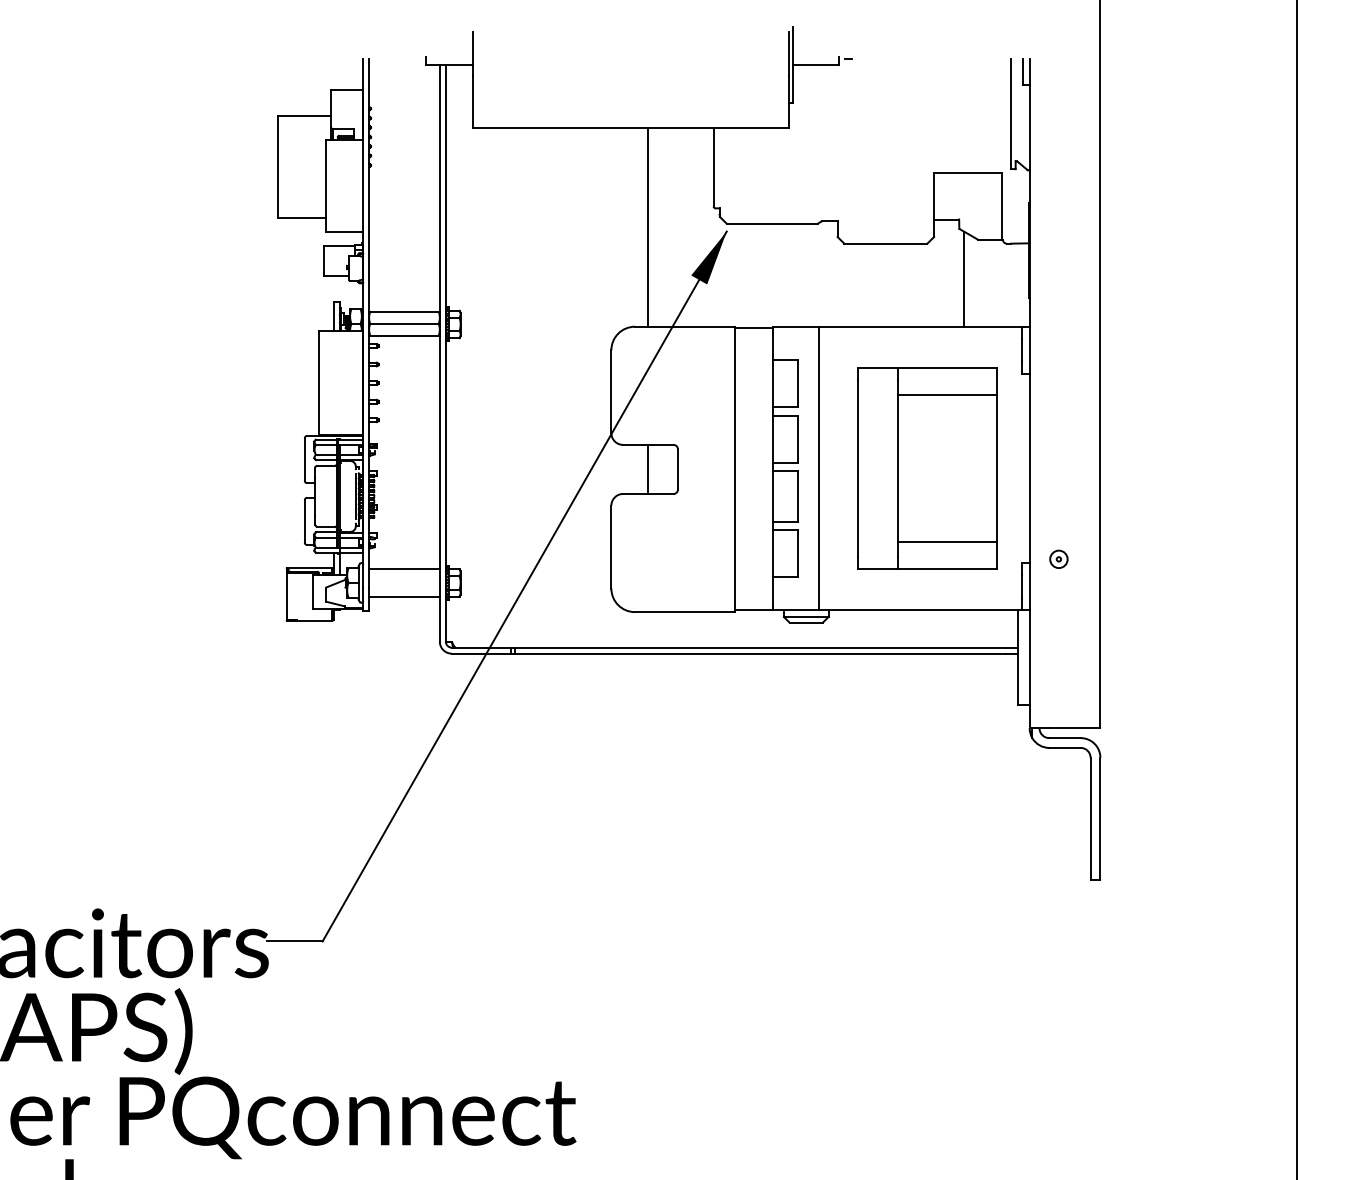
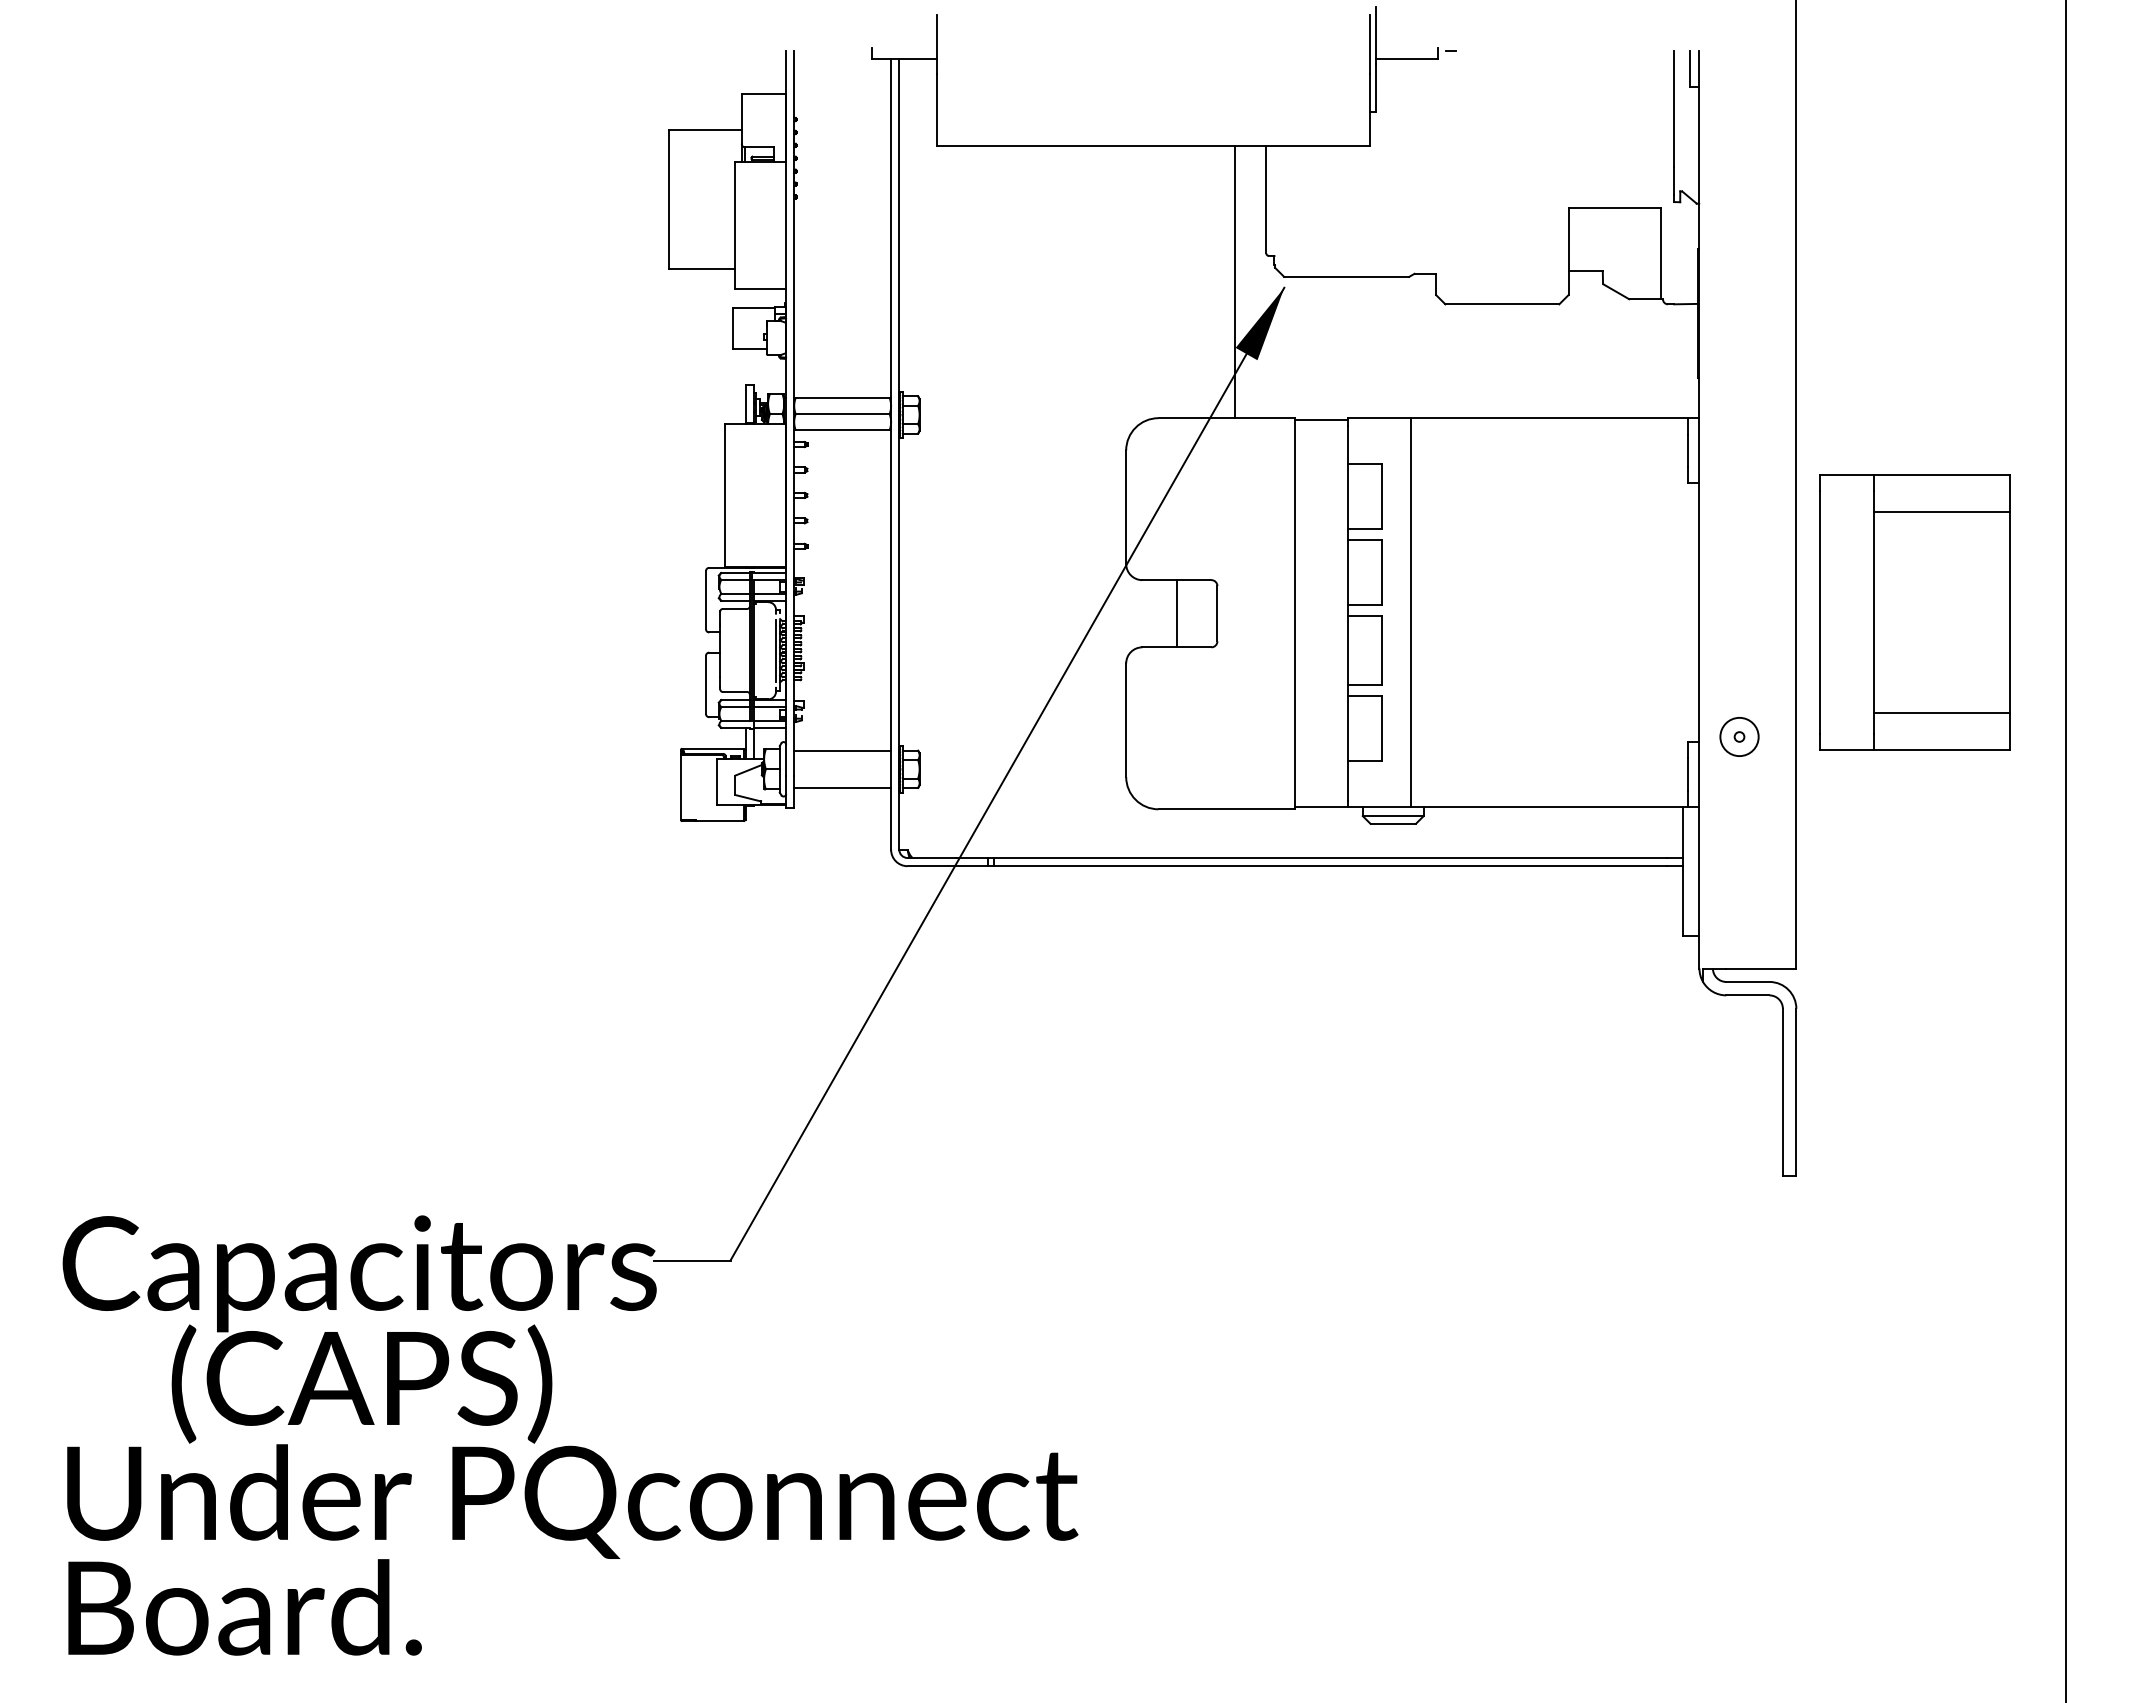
line: (648, 227) -> (1234, 282), moved
line: (964, 278) -> (1609, 352), removed
part: (927, 468) -> (1914, 612), moved
part: (1058, 559) -> (1739, 736), size x1.6

